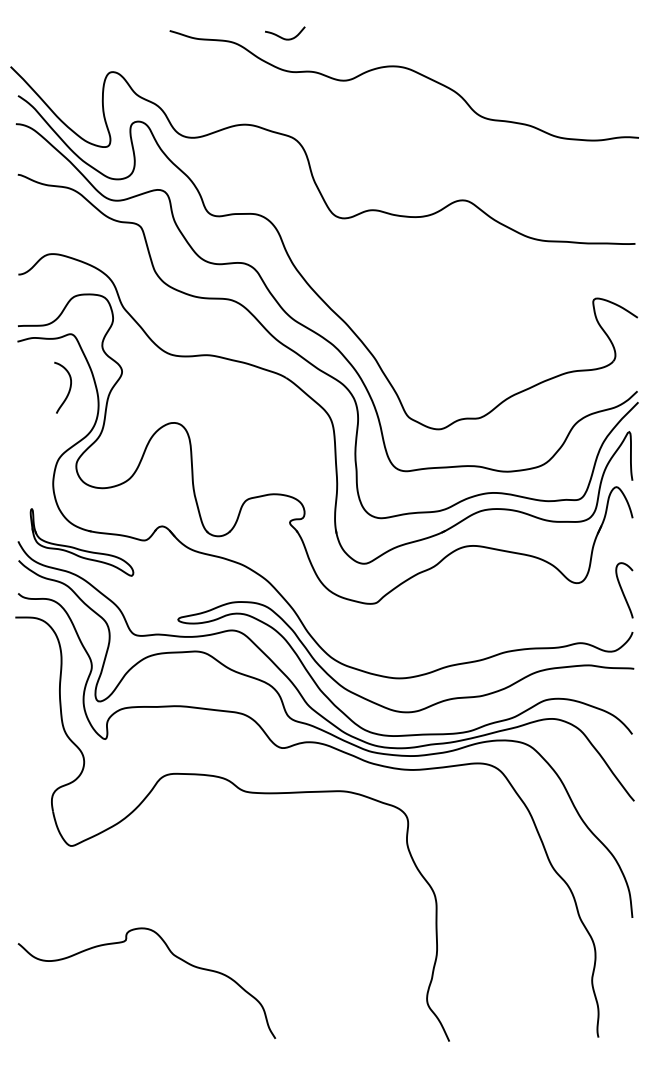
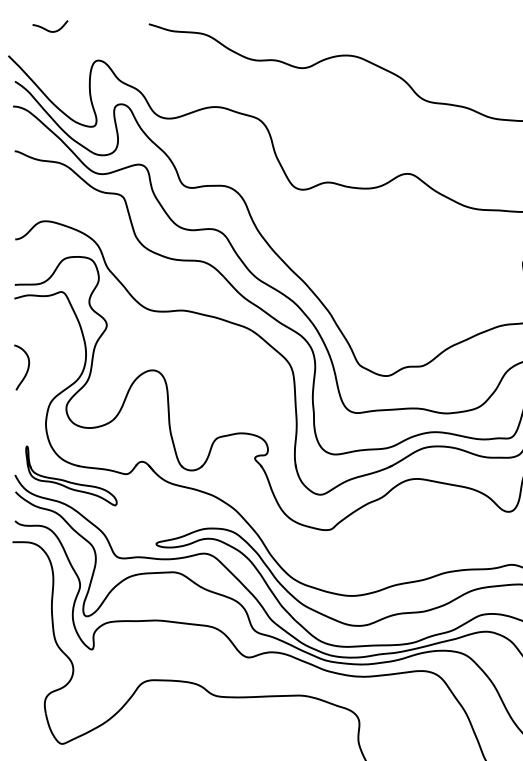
curve: (283, 37) -> (48, 30), moved
curve: (68, 390) -> (26, 369), moved

